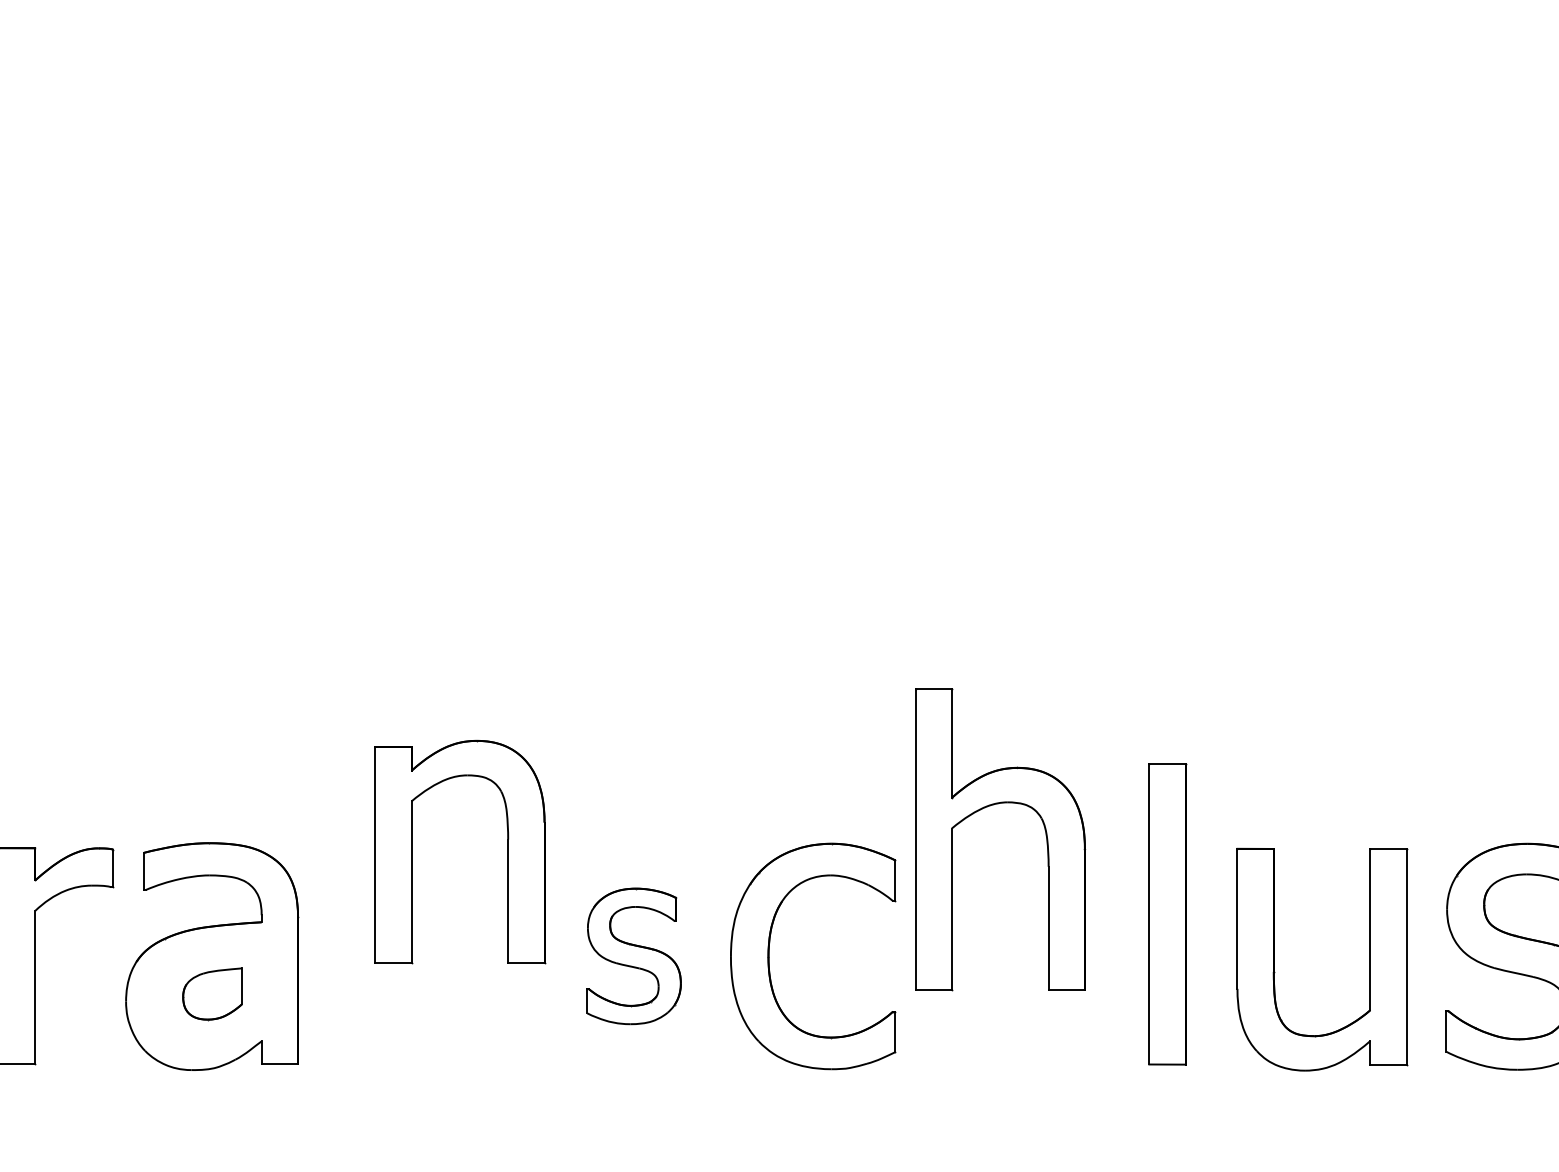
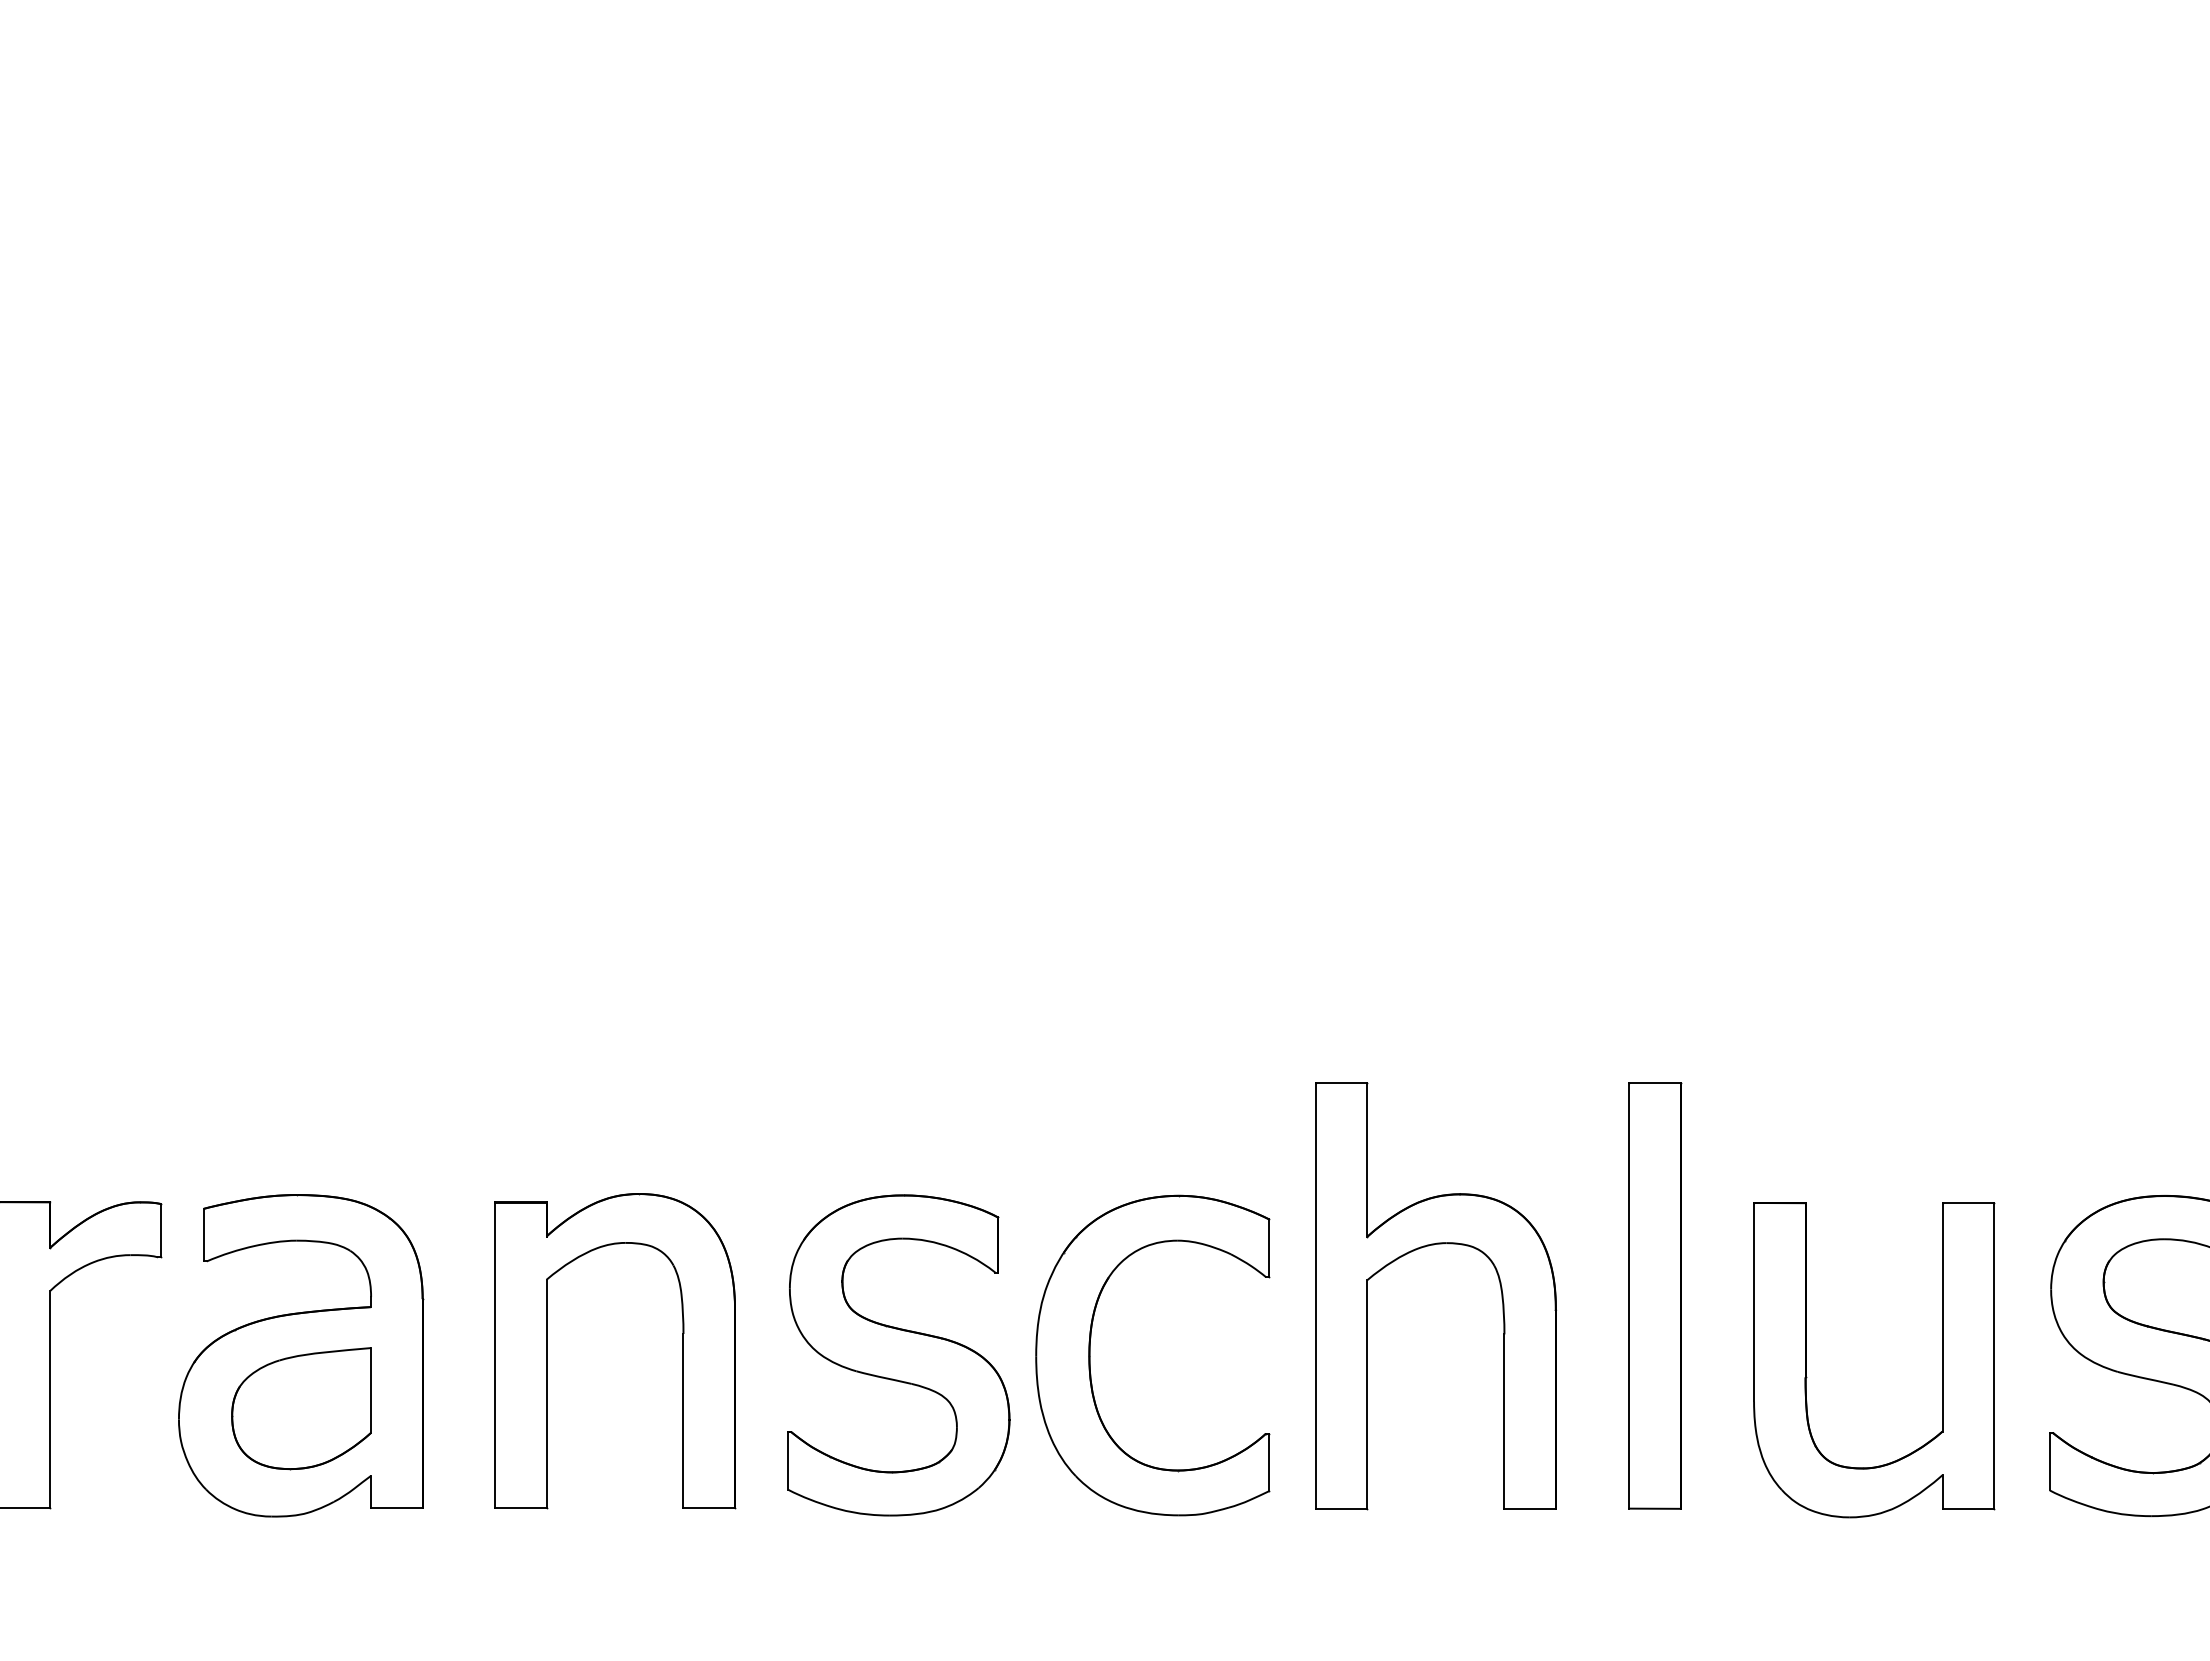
part: (986, 807) -> (1416, 1250), moved
part: (507, 852) -> (682, 1351), moved
part: (633, 956) -> (898, 1355), size x1.67
part: (212, 993) -> (301, 1408), size x1.67

